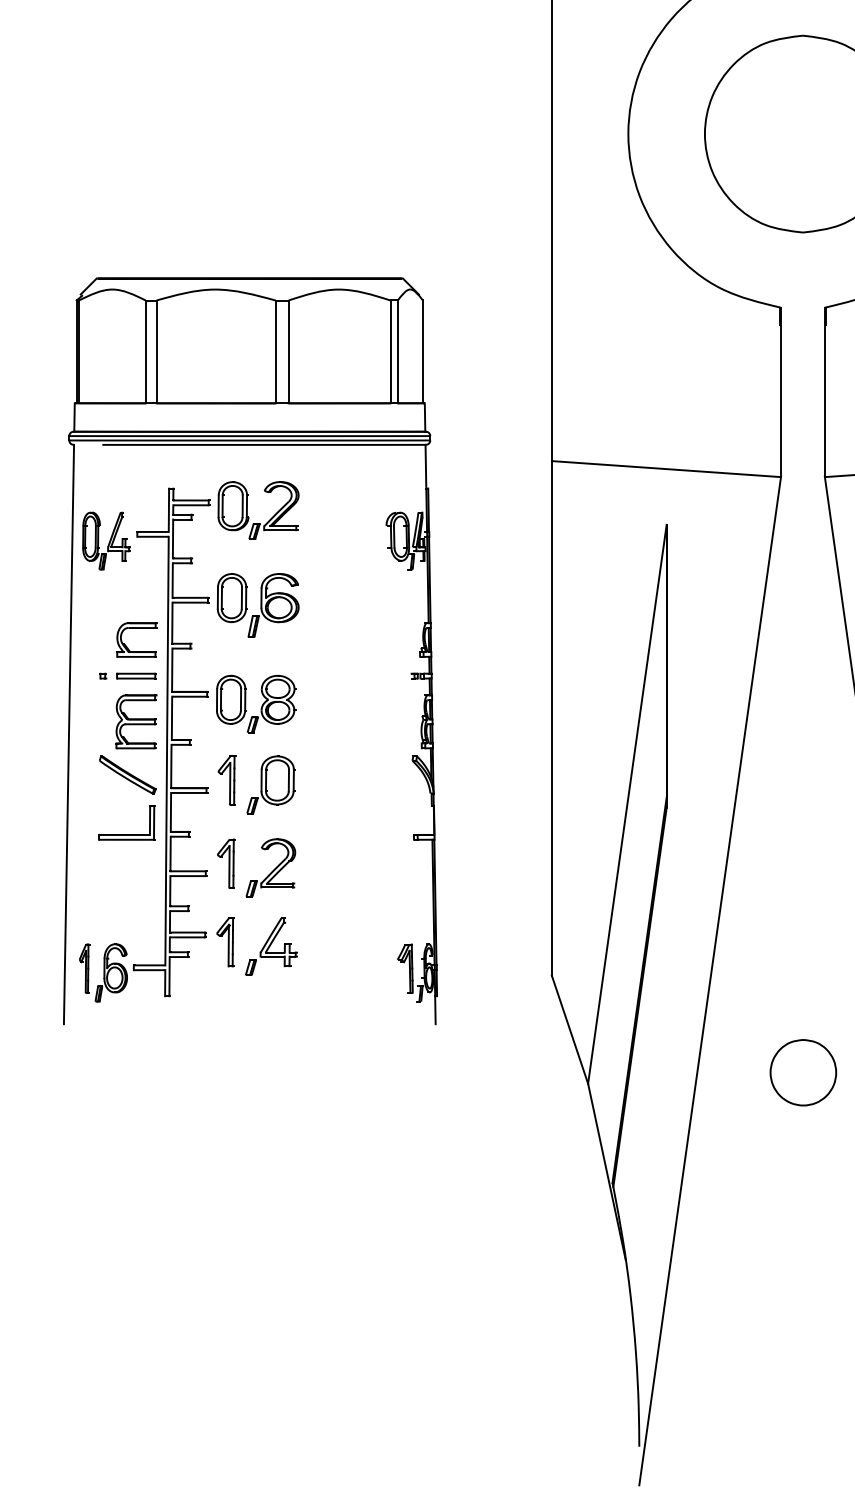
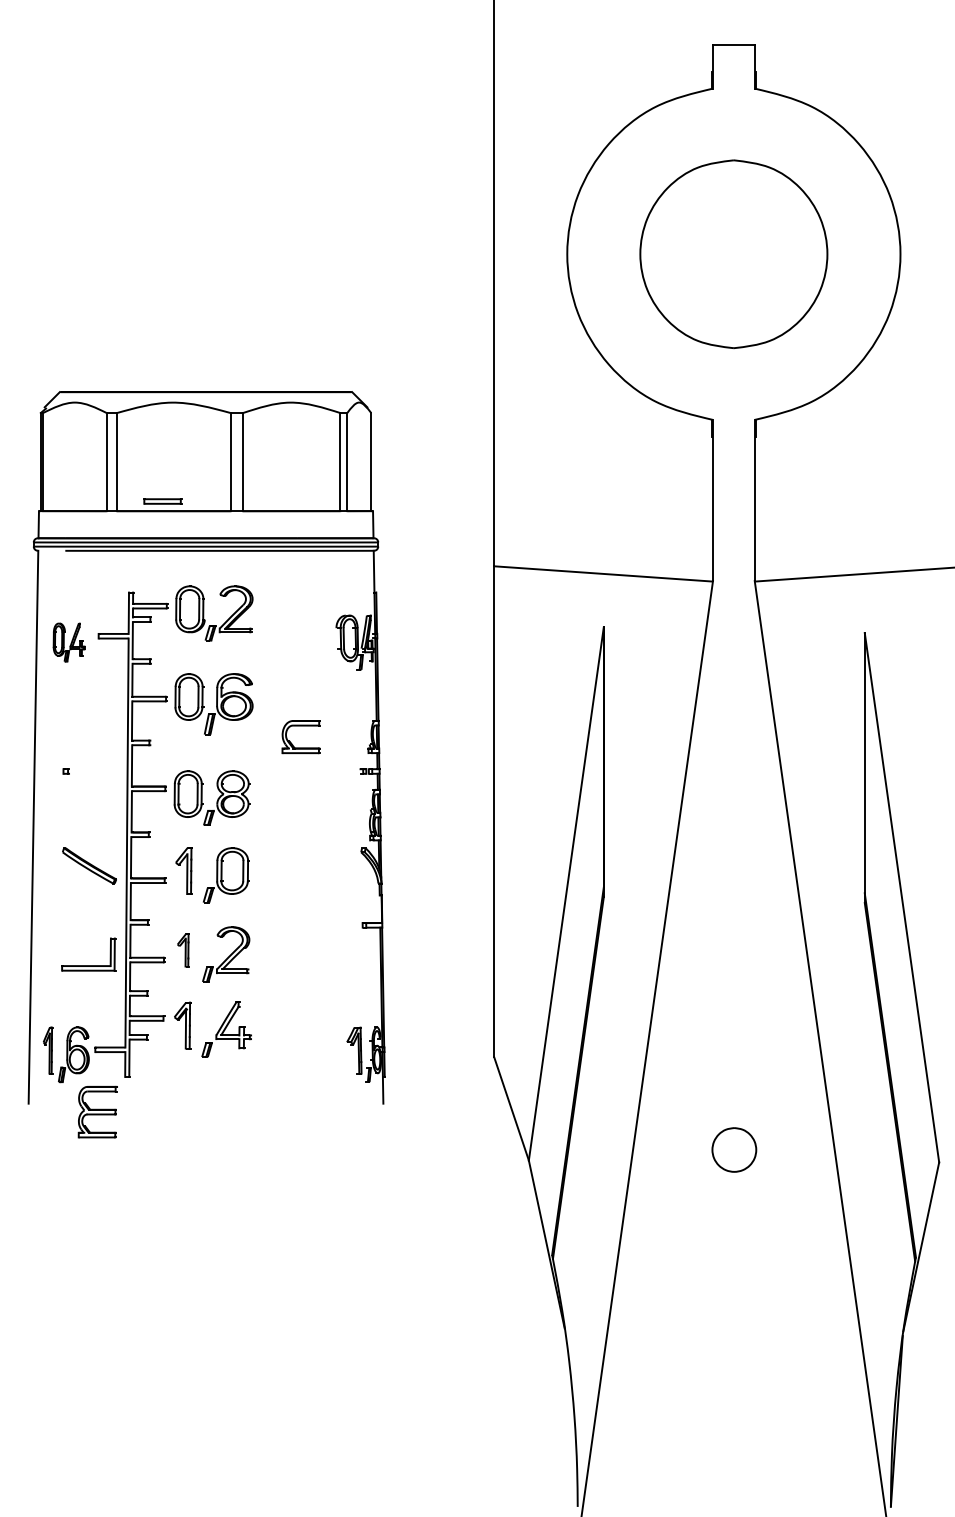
part: (106, 540) -> (69, 642), size x0.7
part: (128, 647) -> (293, 744), moved
part: (136, 676) -> (162, 501), moved
part: (136, 721) -> (97, 1111), moved
part: (126, 834) -> (88, 965), moved
part: (226, 863) -> (183, 950), size x0.7
part: (803, 1072) -> (734, 1149), size x0.7

